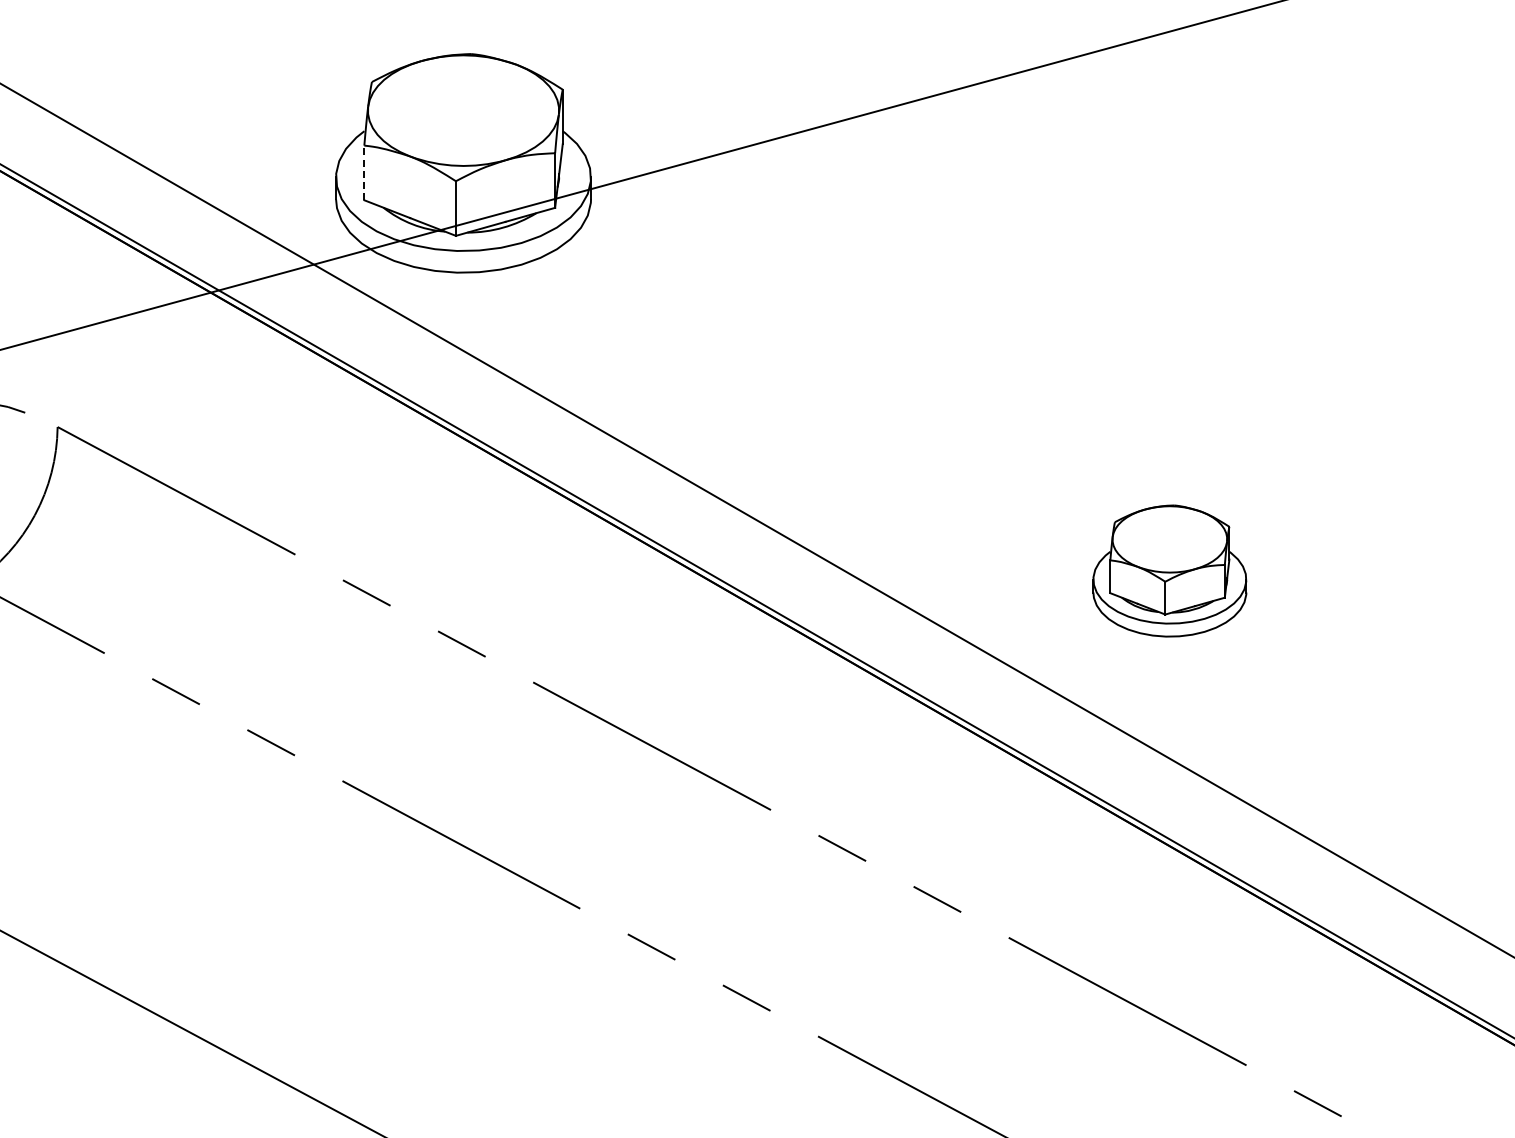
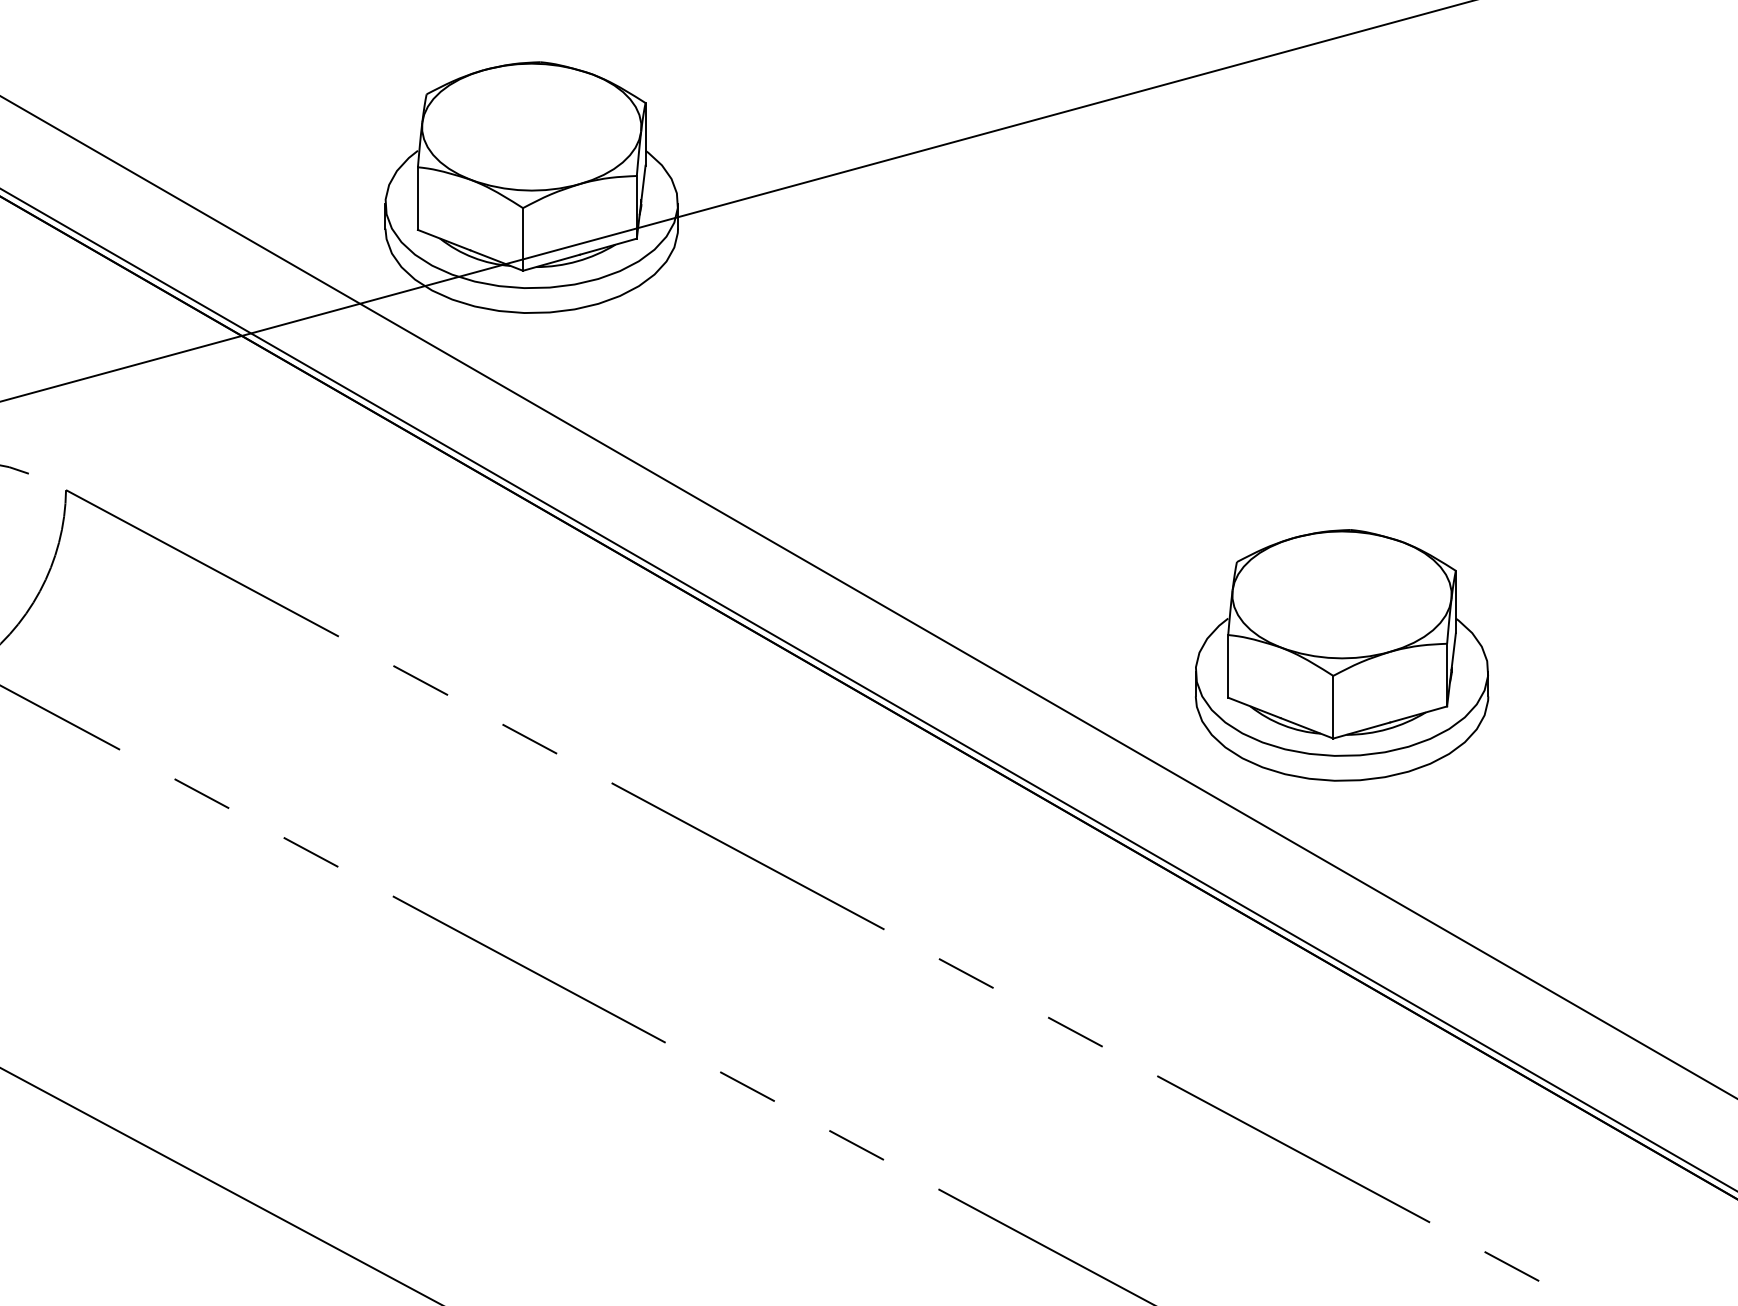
line: (364, 172) -> (418, 198), dashed -> solid
part: (1169, 570) -> (1341, 654), size x1.67

